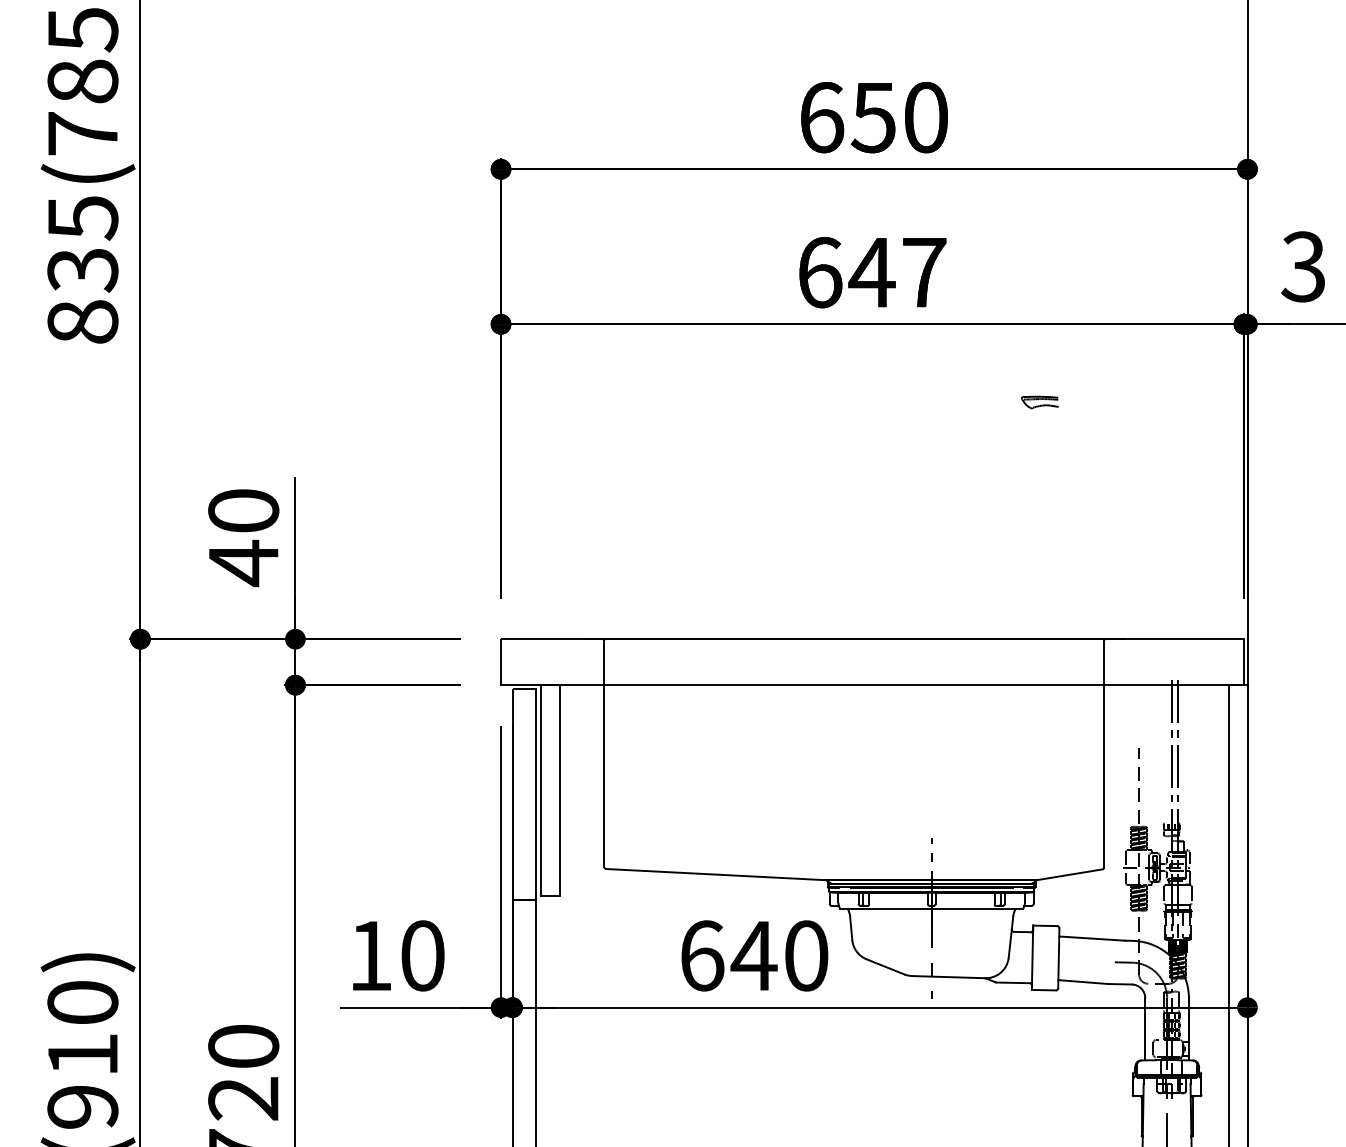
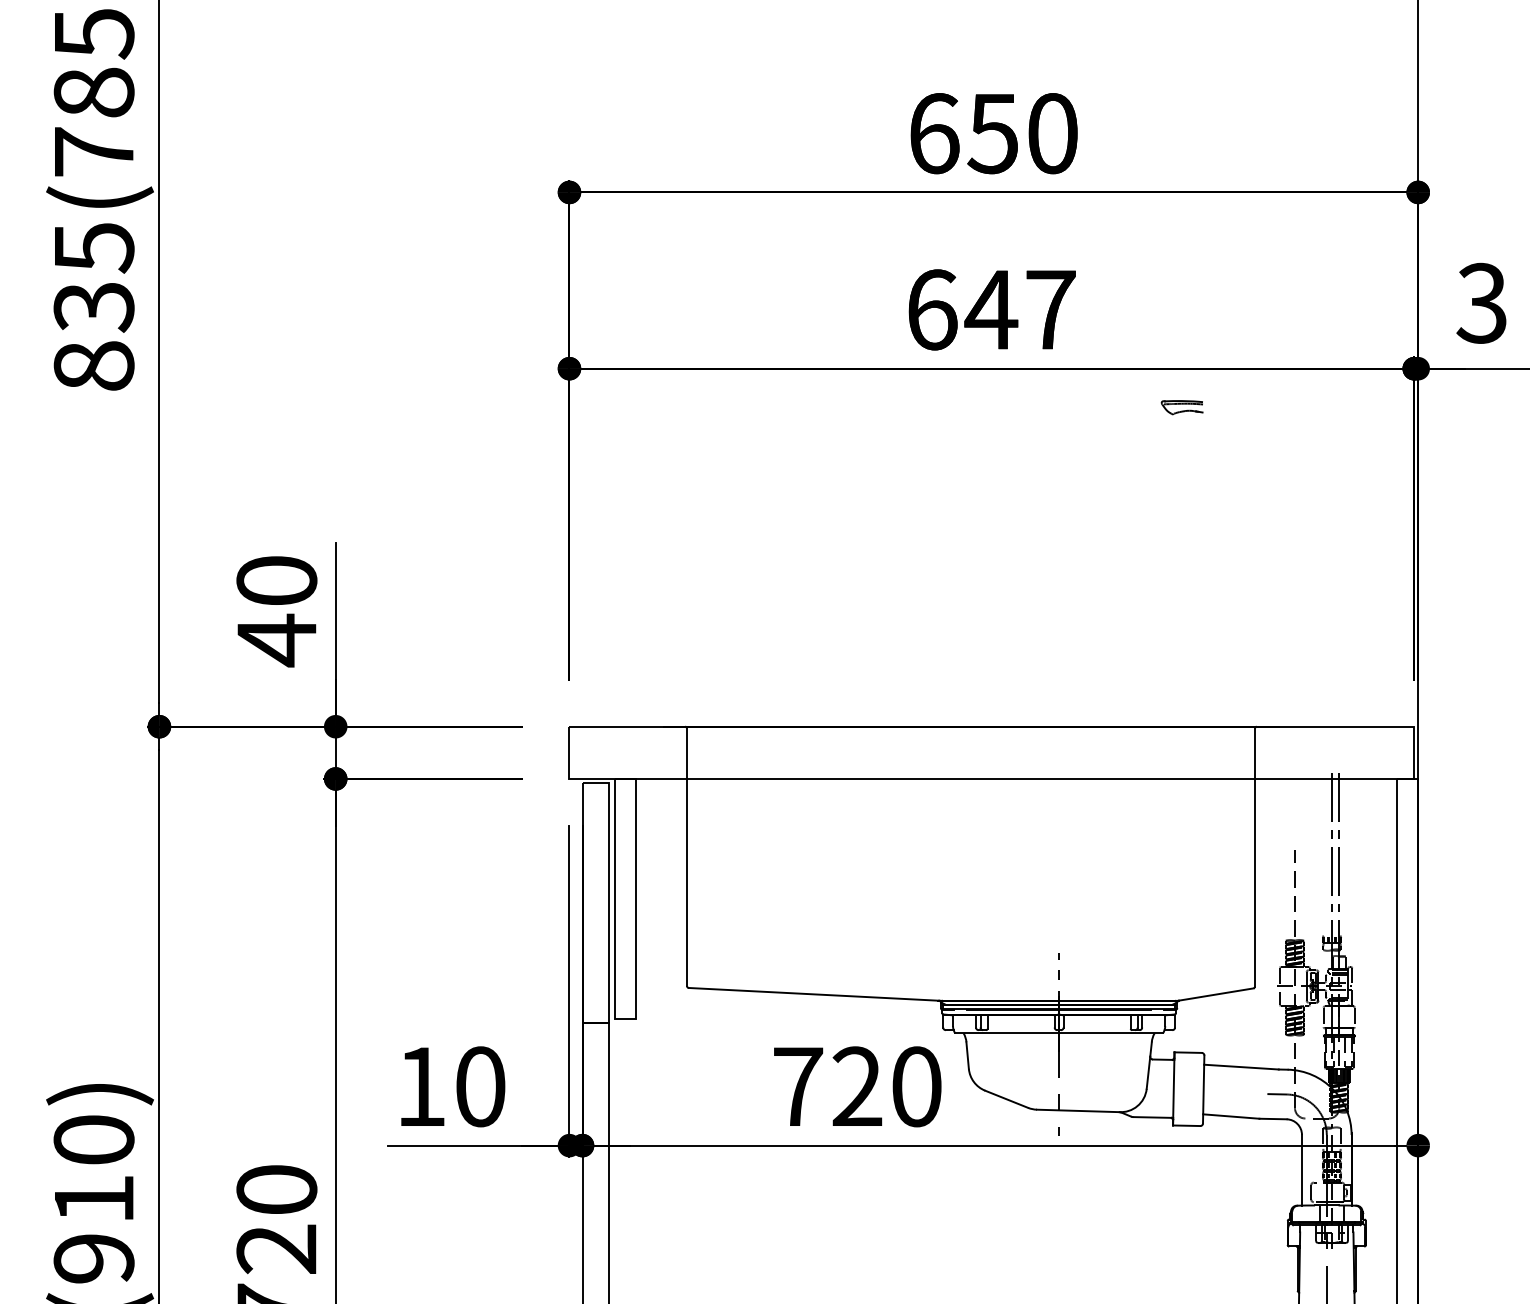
part: (1039, 402) -> (1181, 407), moved
text: (729, 955) -> (829, 1086), 640 -> 720

